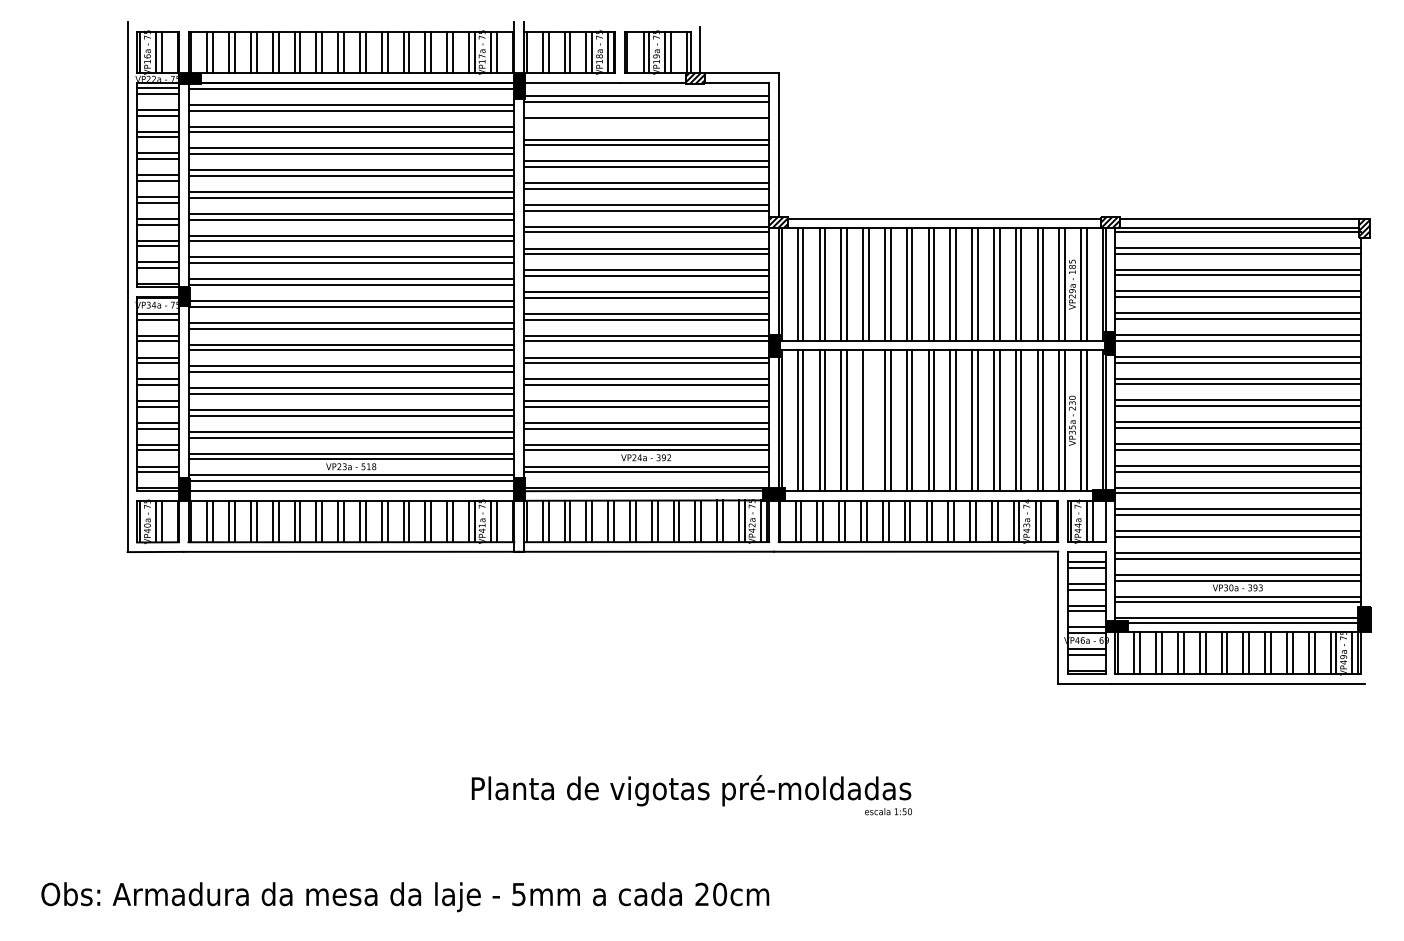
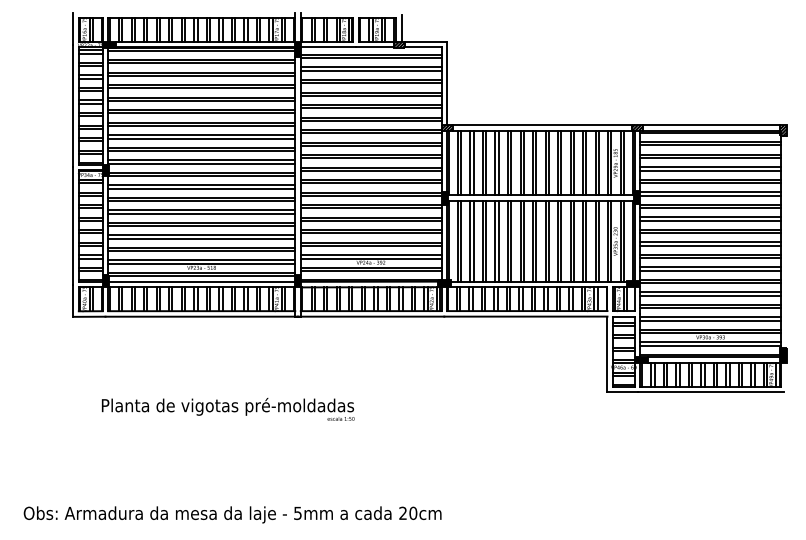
line: (645, 122) -> (370, 70), added
line: (868, 419) -> (498, 240), added
text: (692, 795) -> (228, 409), moved

